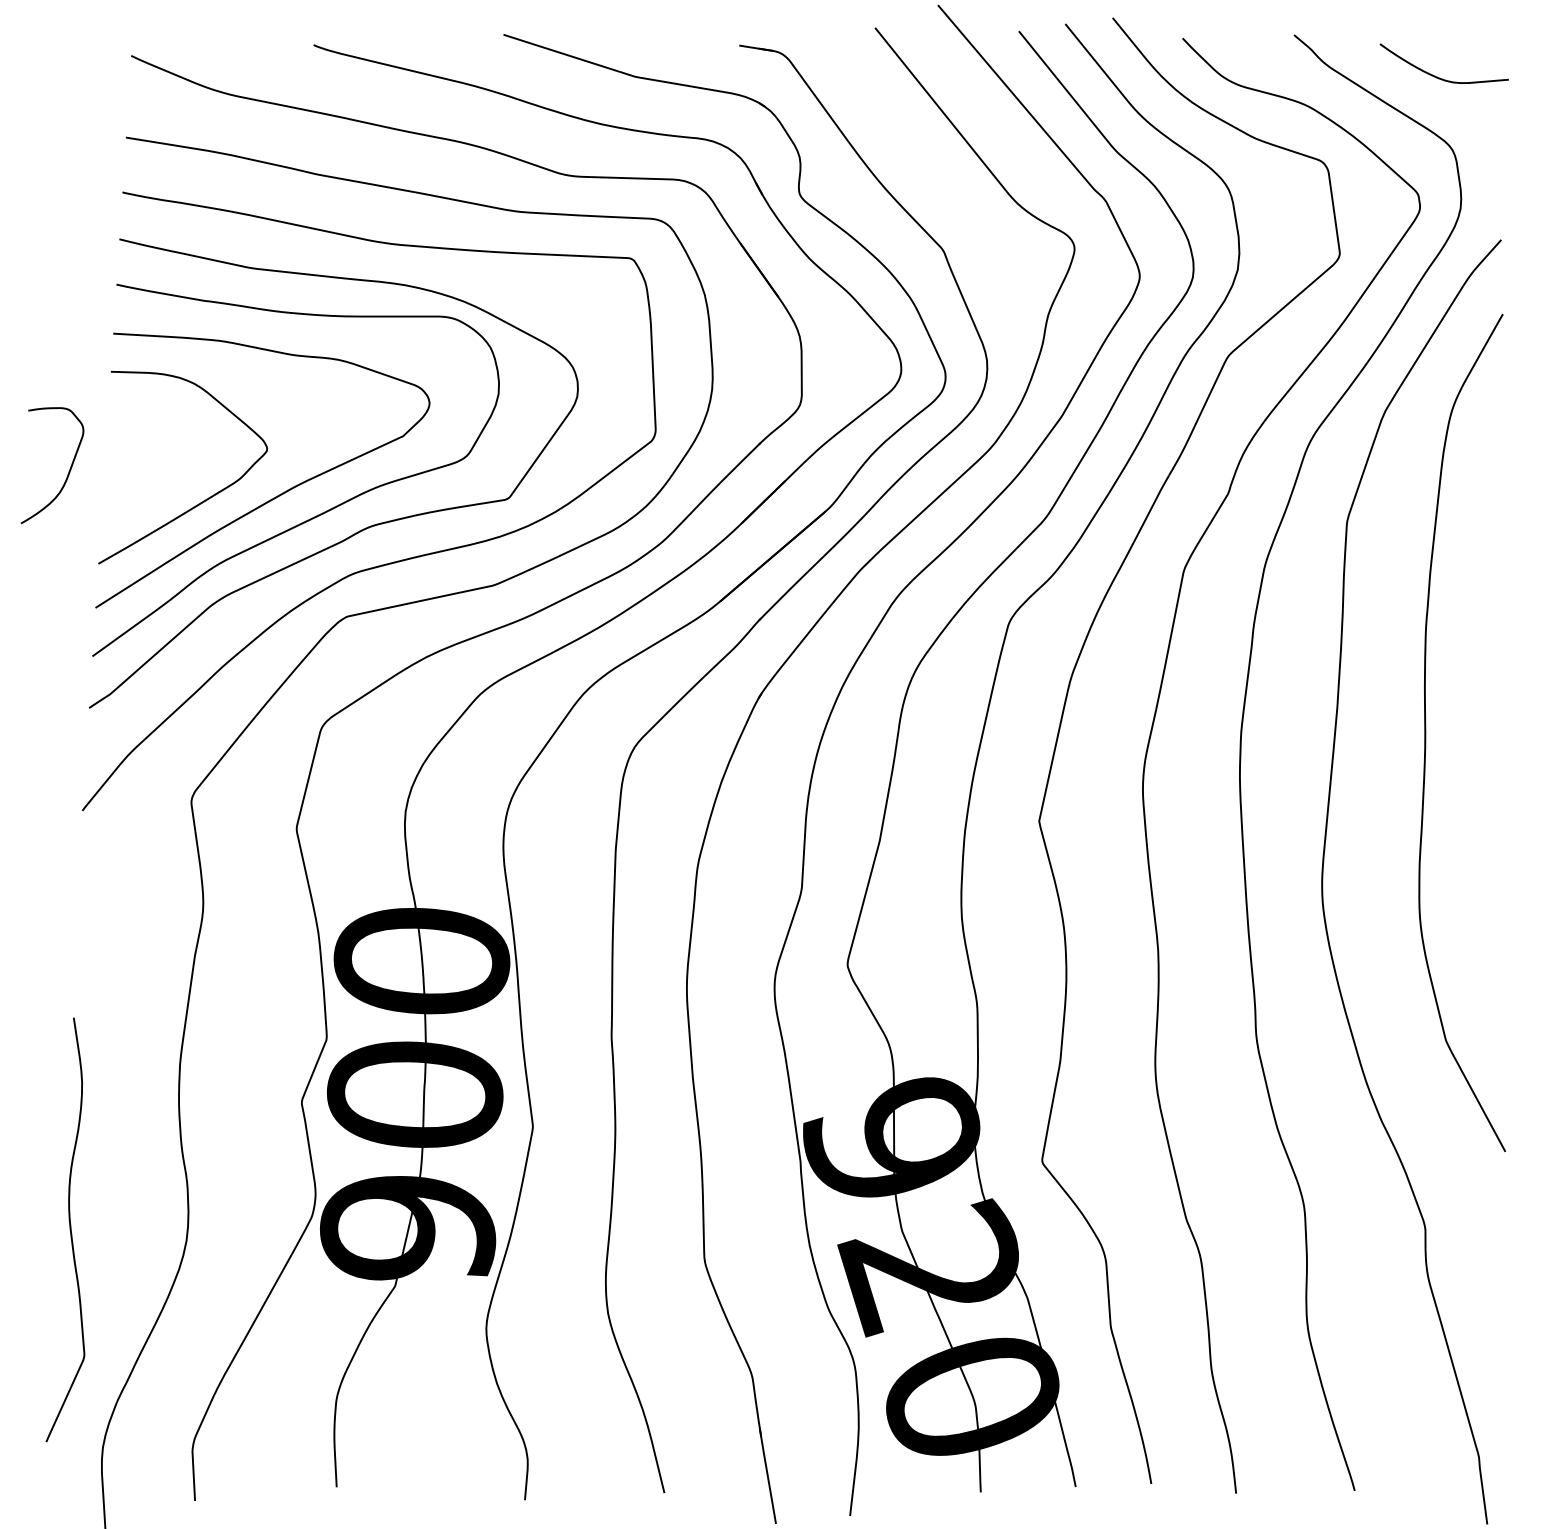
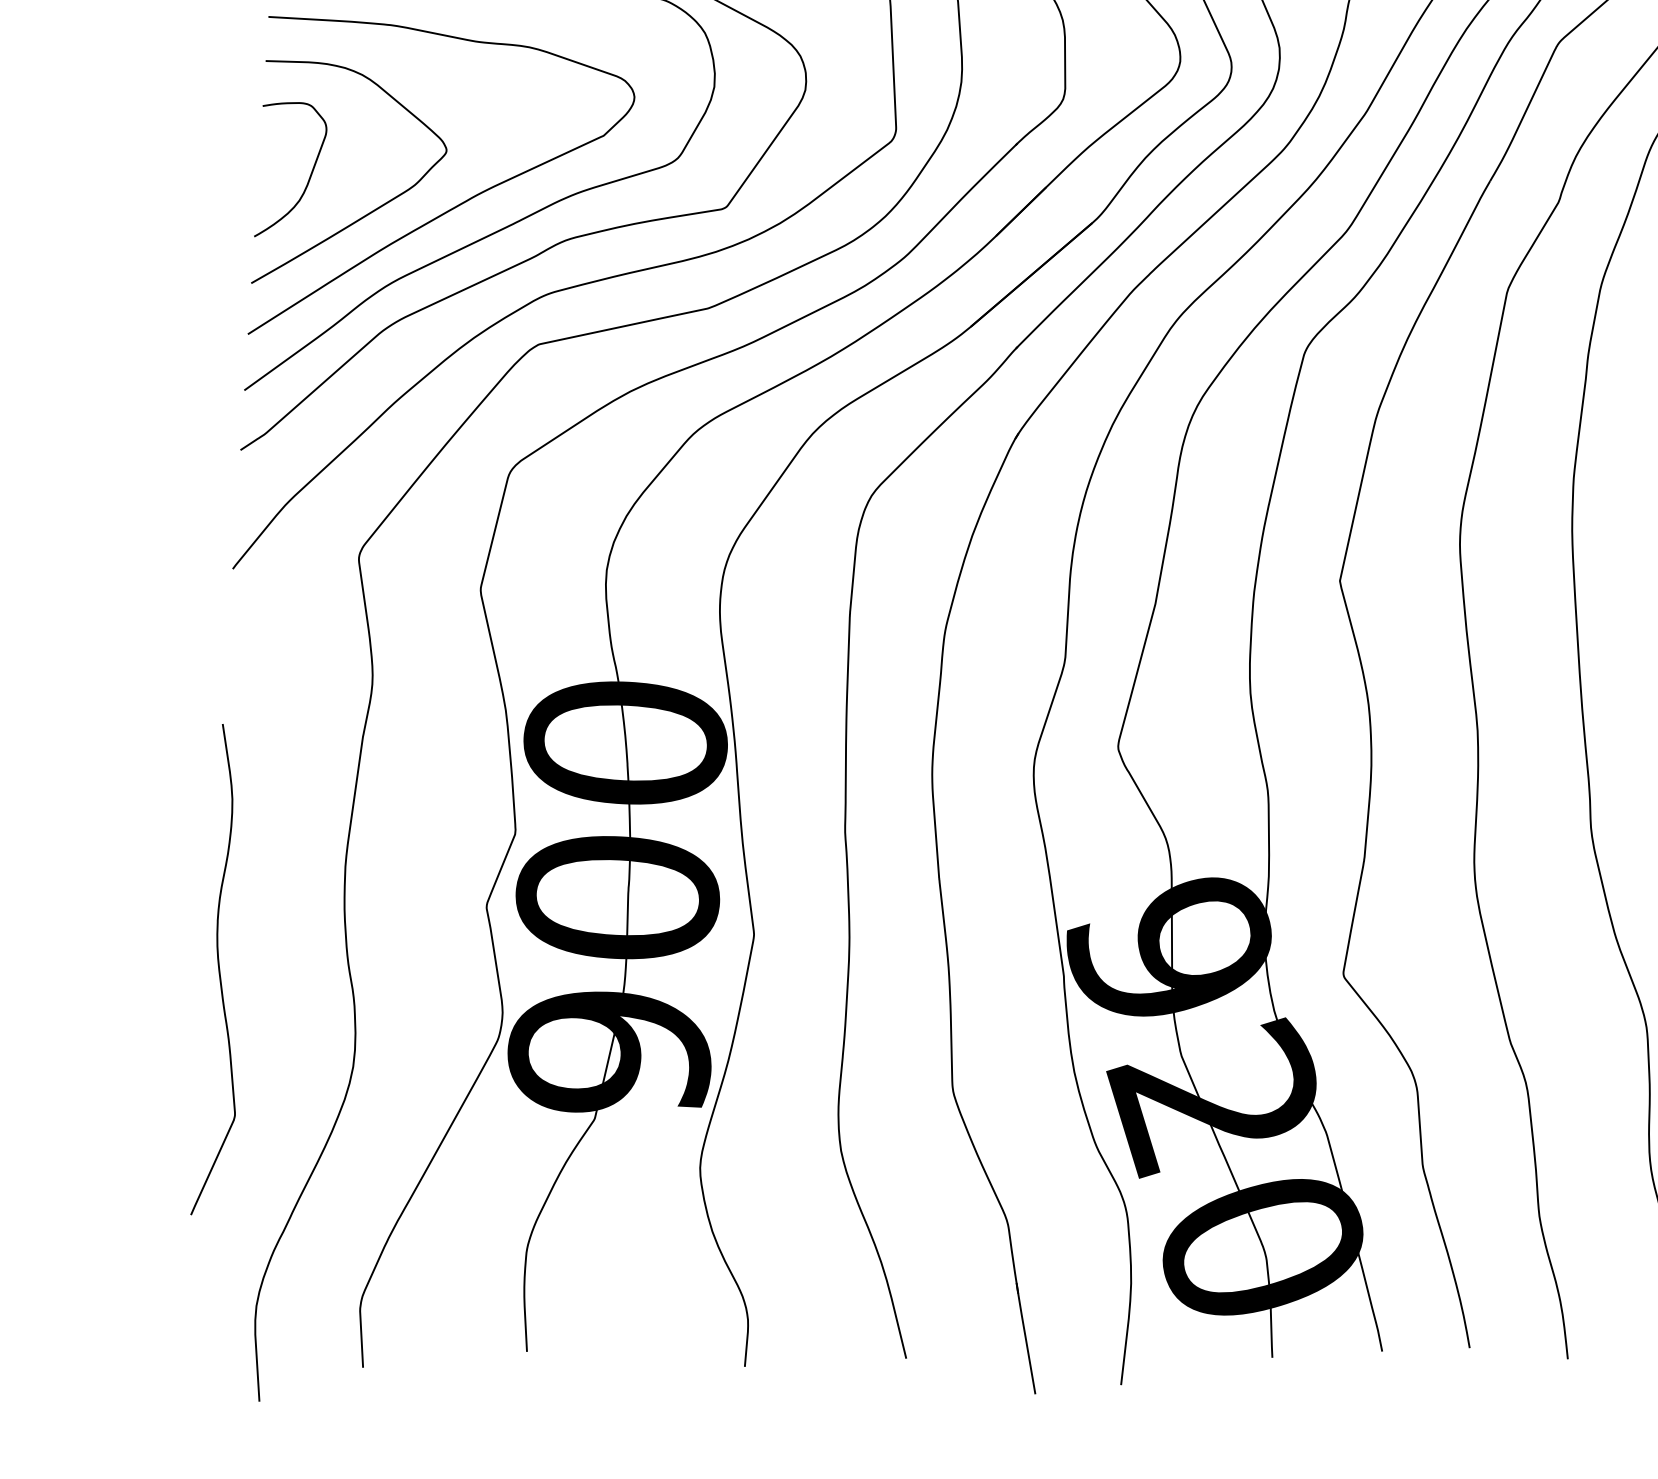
curve: (68, 471) -> (309, 176), moved
curve: (69, 1229) -> (217, 969), moved

